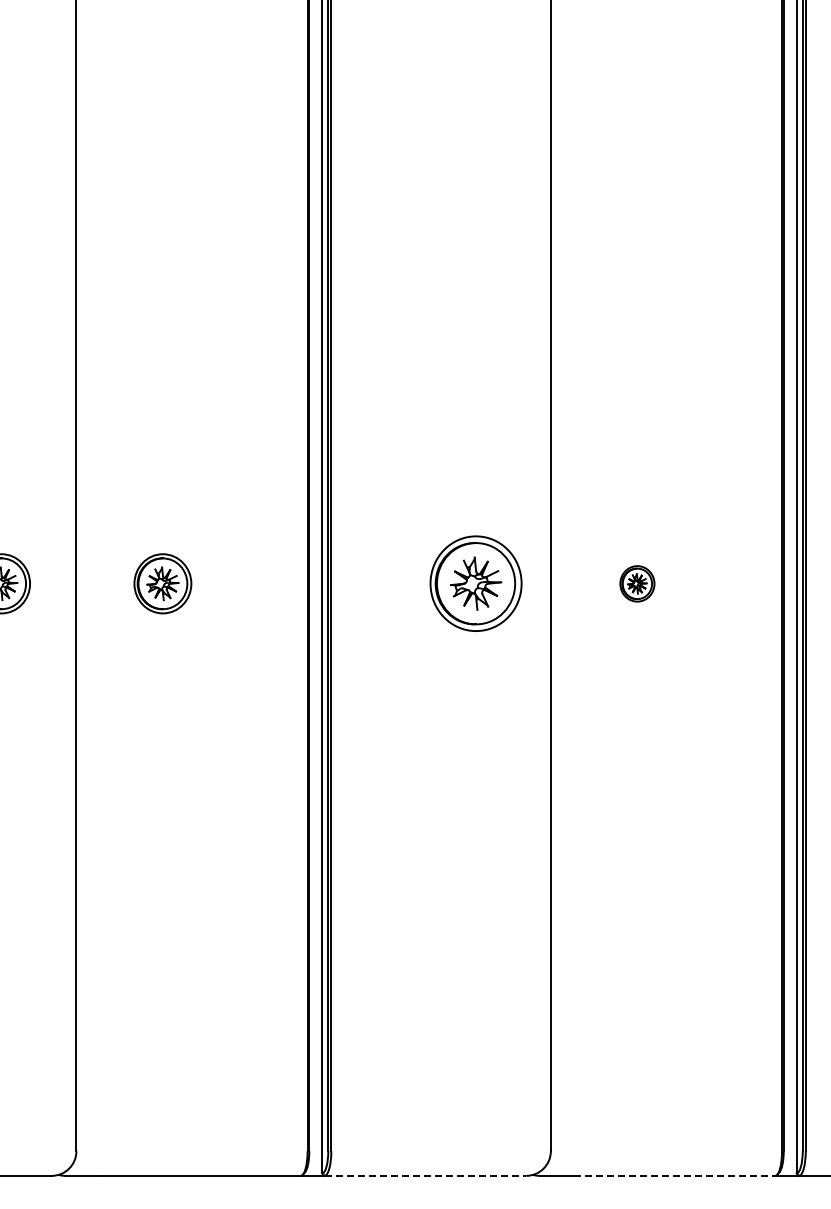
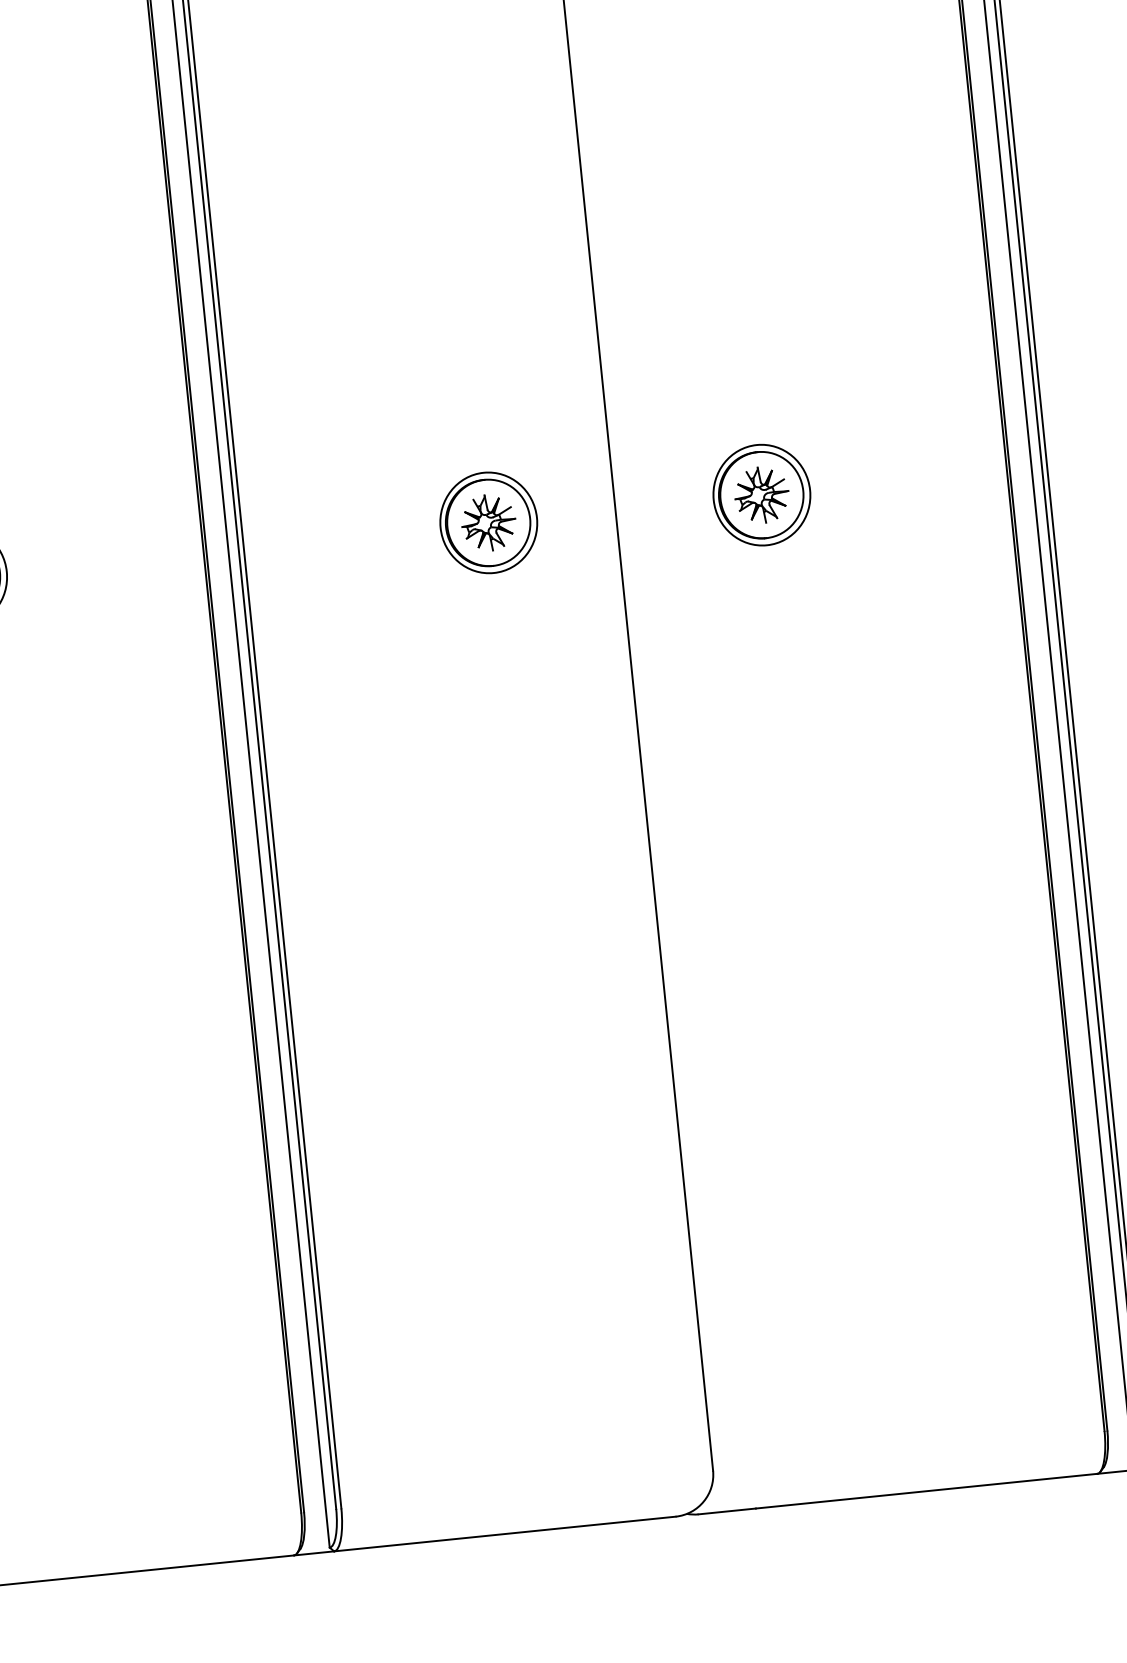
part: (475, 583) -> (487, 522), size x0.62
part: (637, 583) -> (762, 494), size x1.67
line: (425, 1175) -> (504, 1533), dashed -> solid
line: (674, 1175) -> (926, 1490), dashed -> solid

